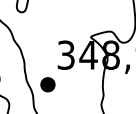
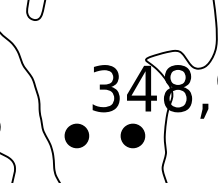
part: (82, 84) -> (132, 135), added

